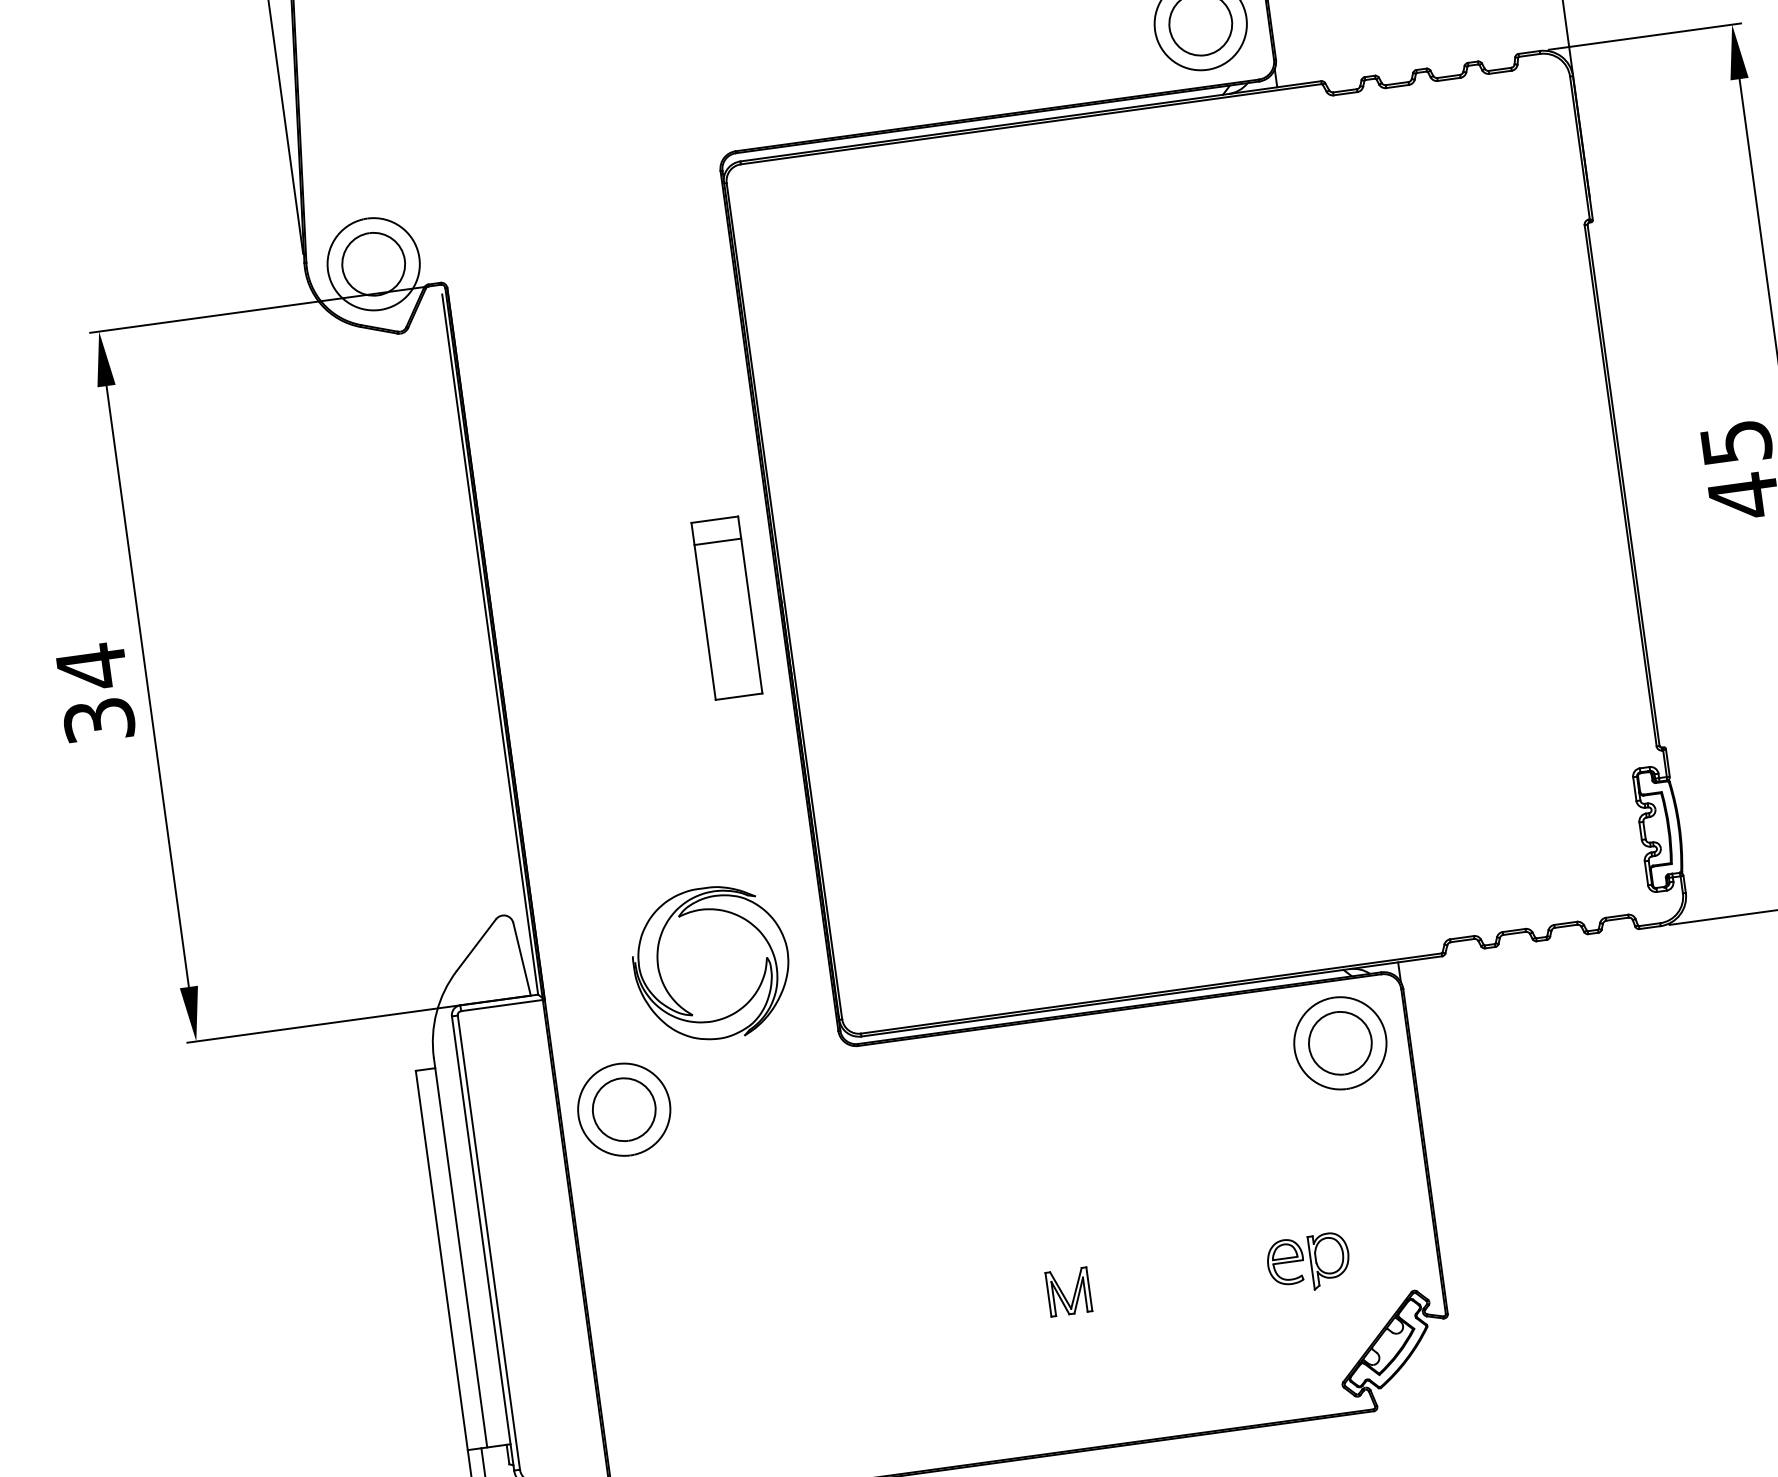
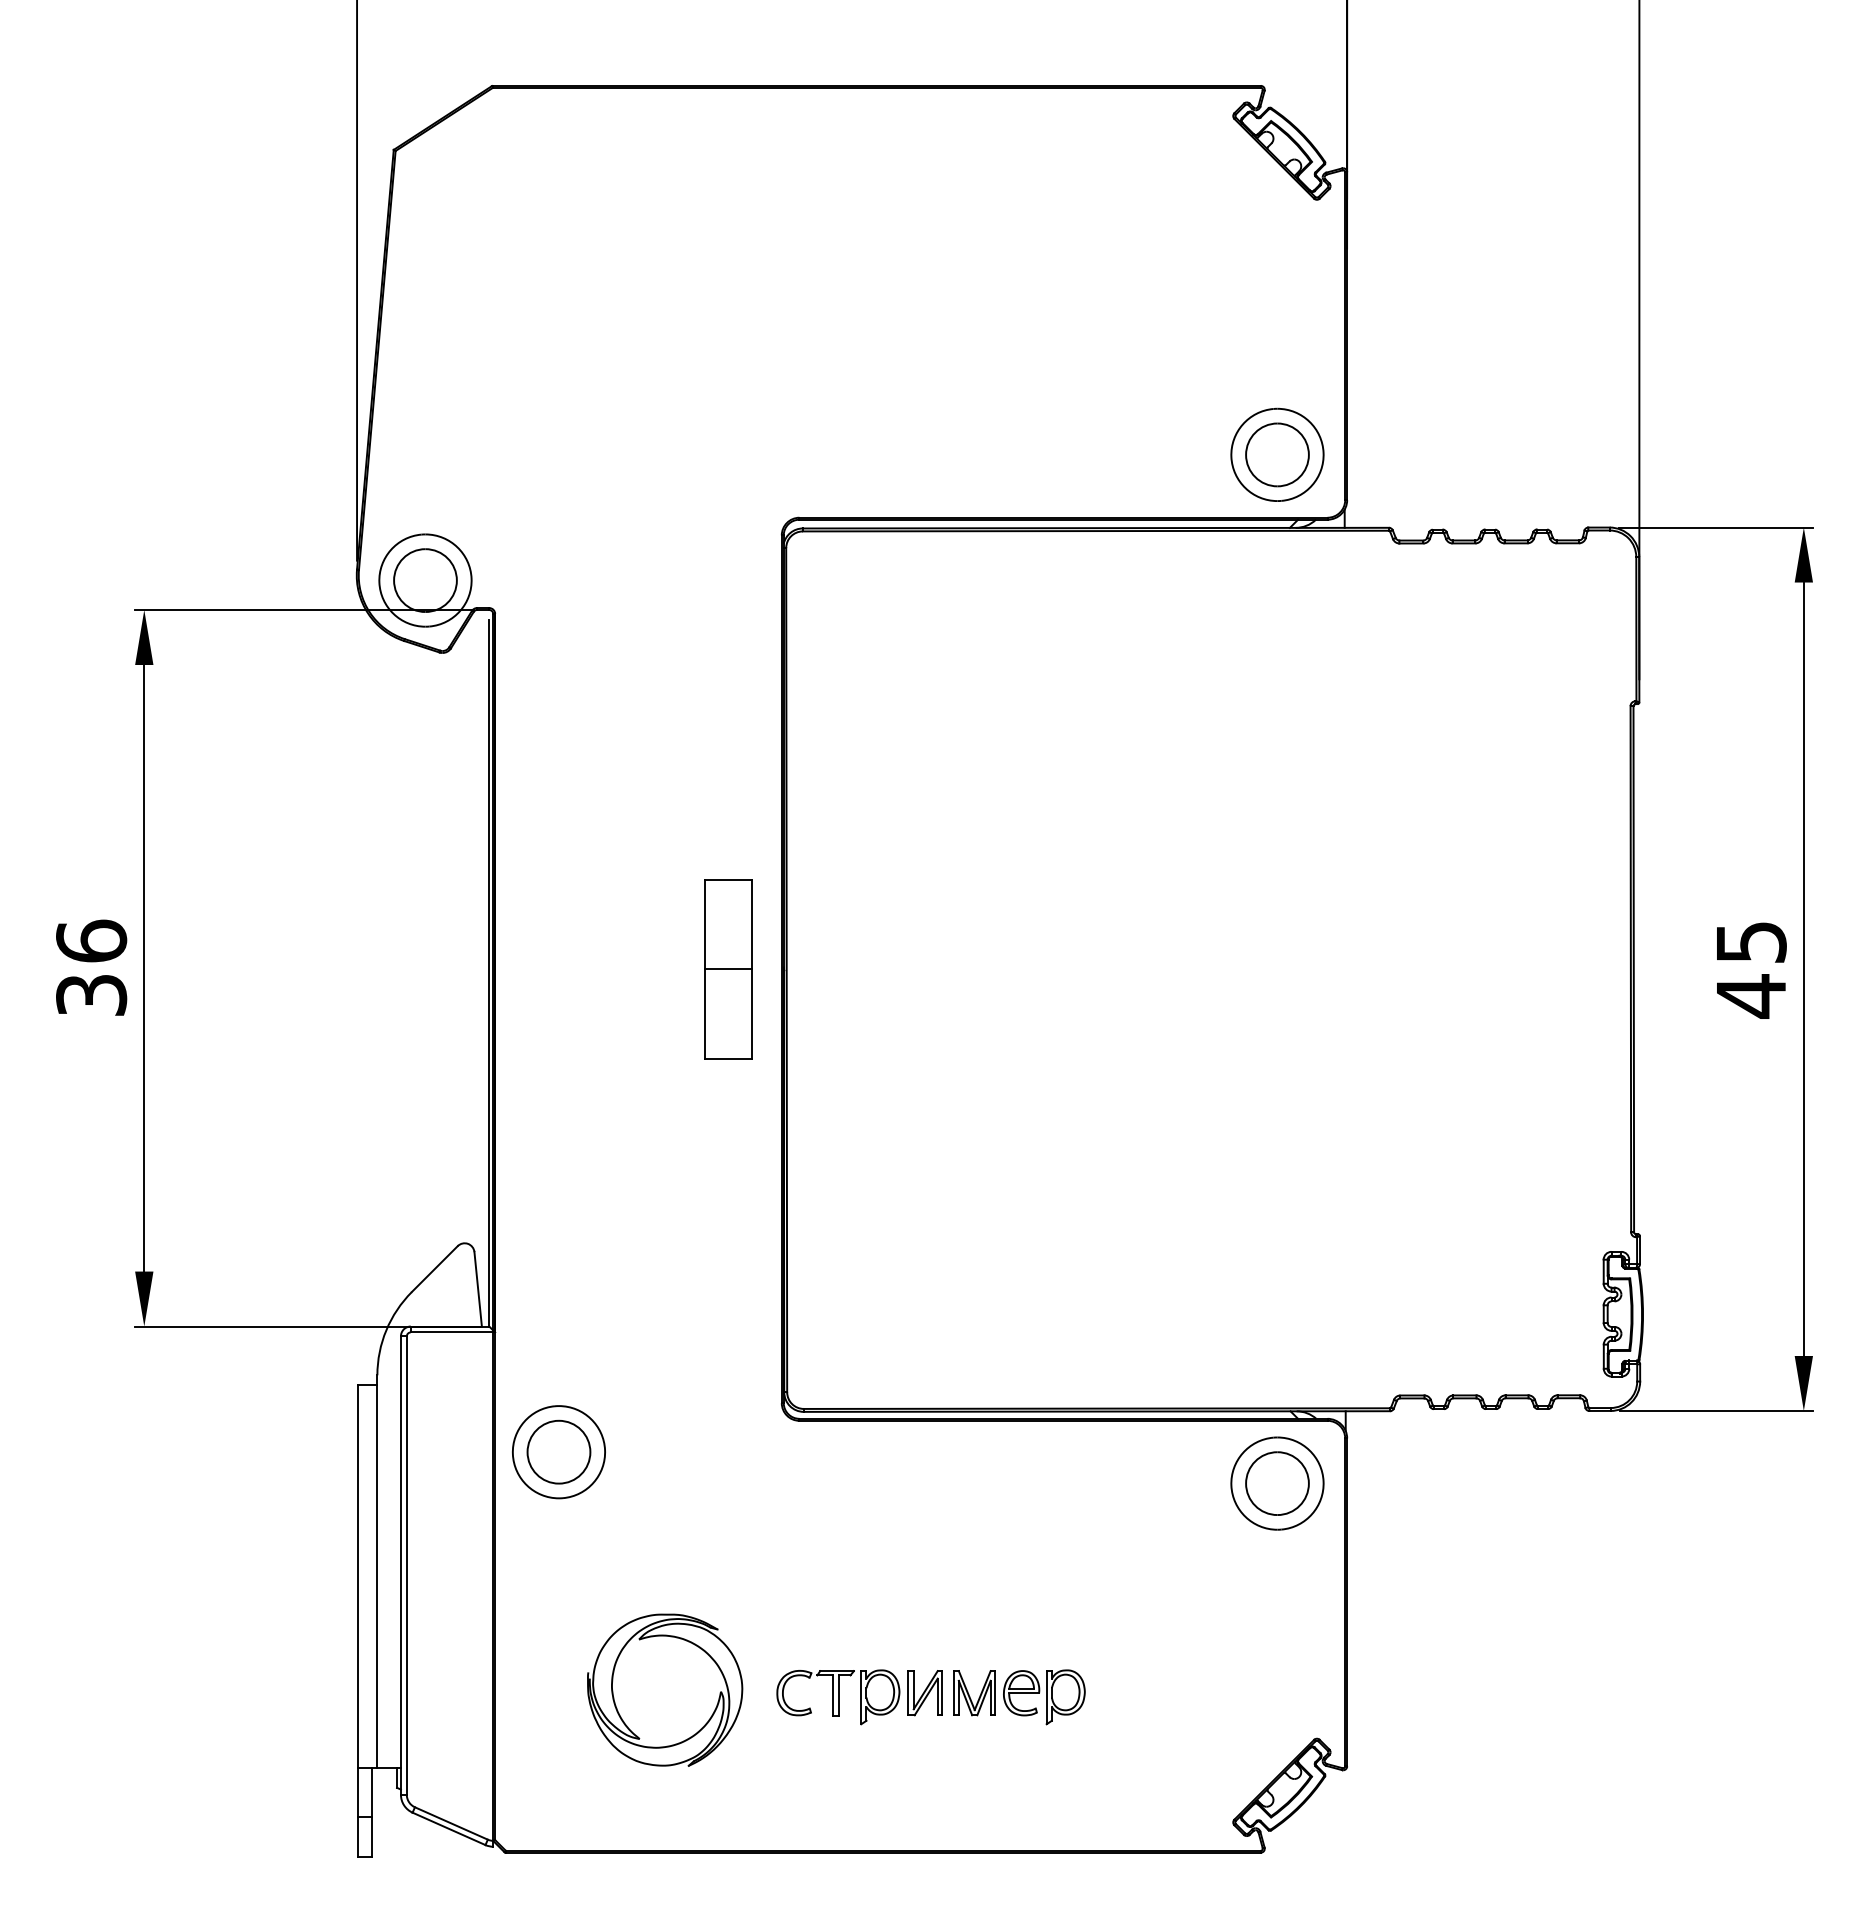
line: (717, 542) -> (728, 969), moved
text: (91, 667) -> (91, 941), 34 -> 36
part: (667, 989) -> (618, 1710), moved
part: (1308, 1263) -> (1044, 1697), moved
part: (955, 1311) -> (859, 1697), added

